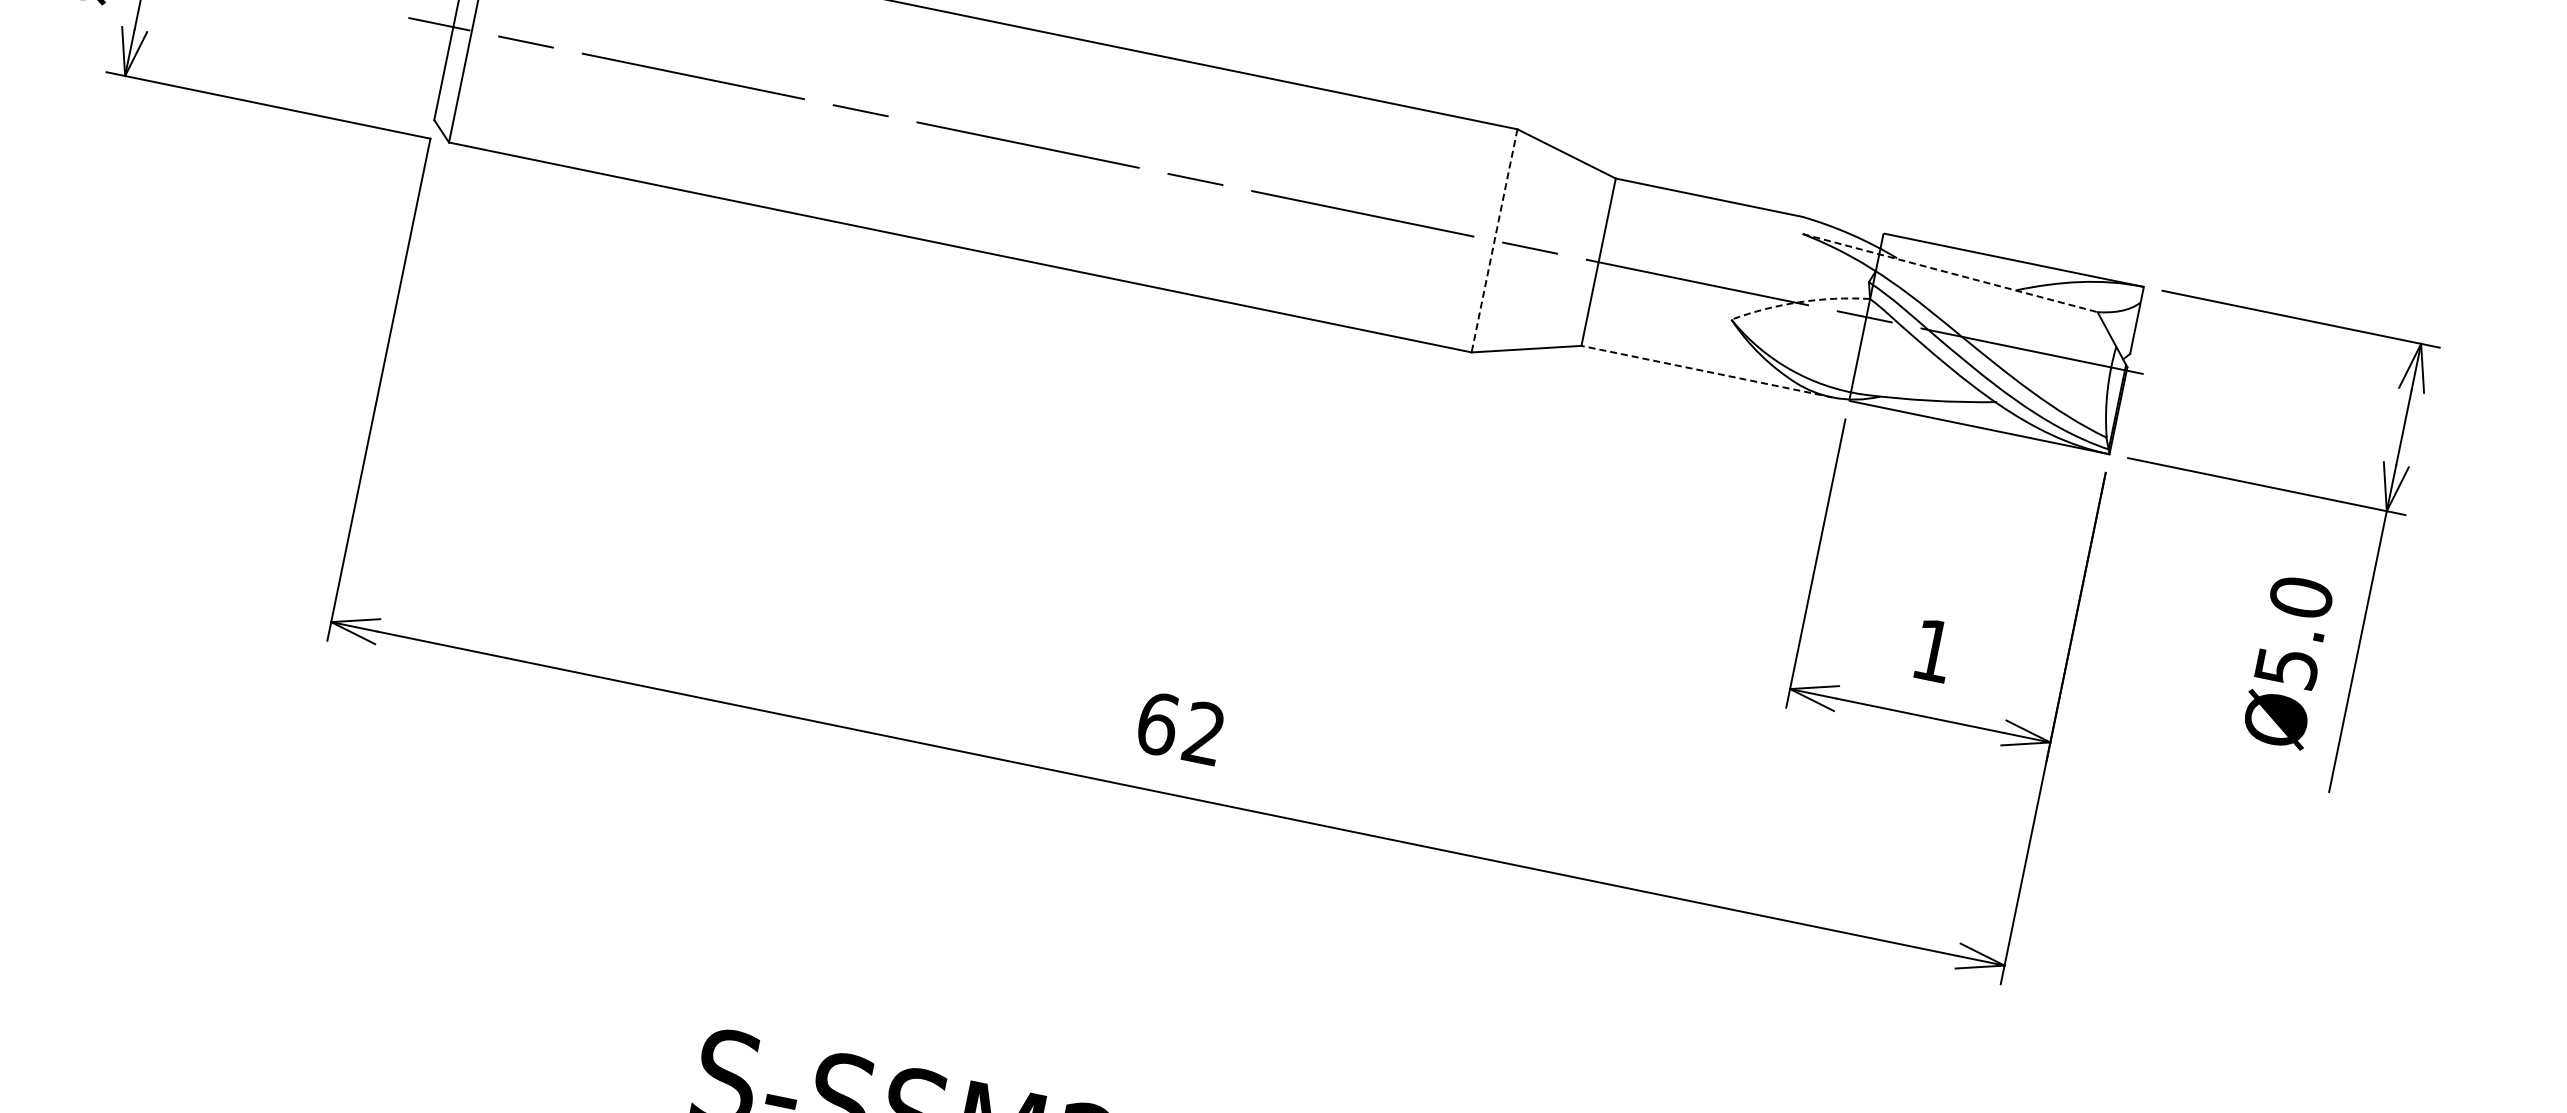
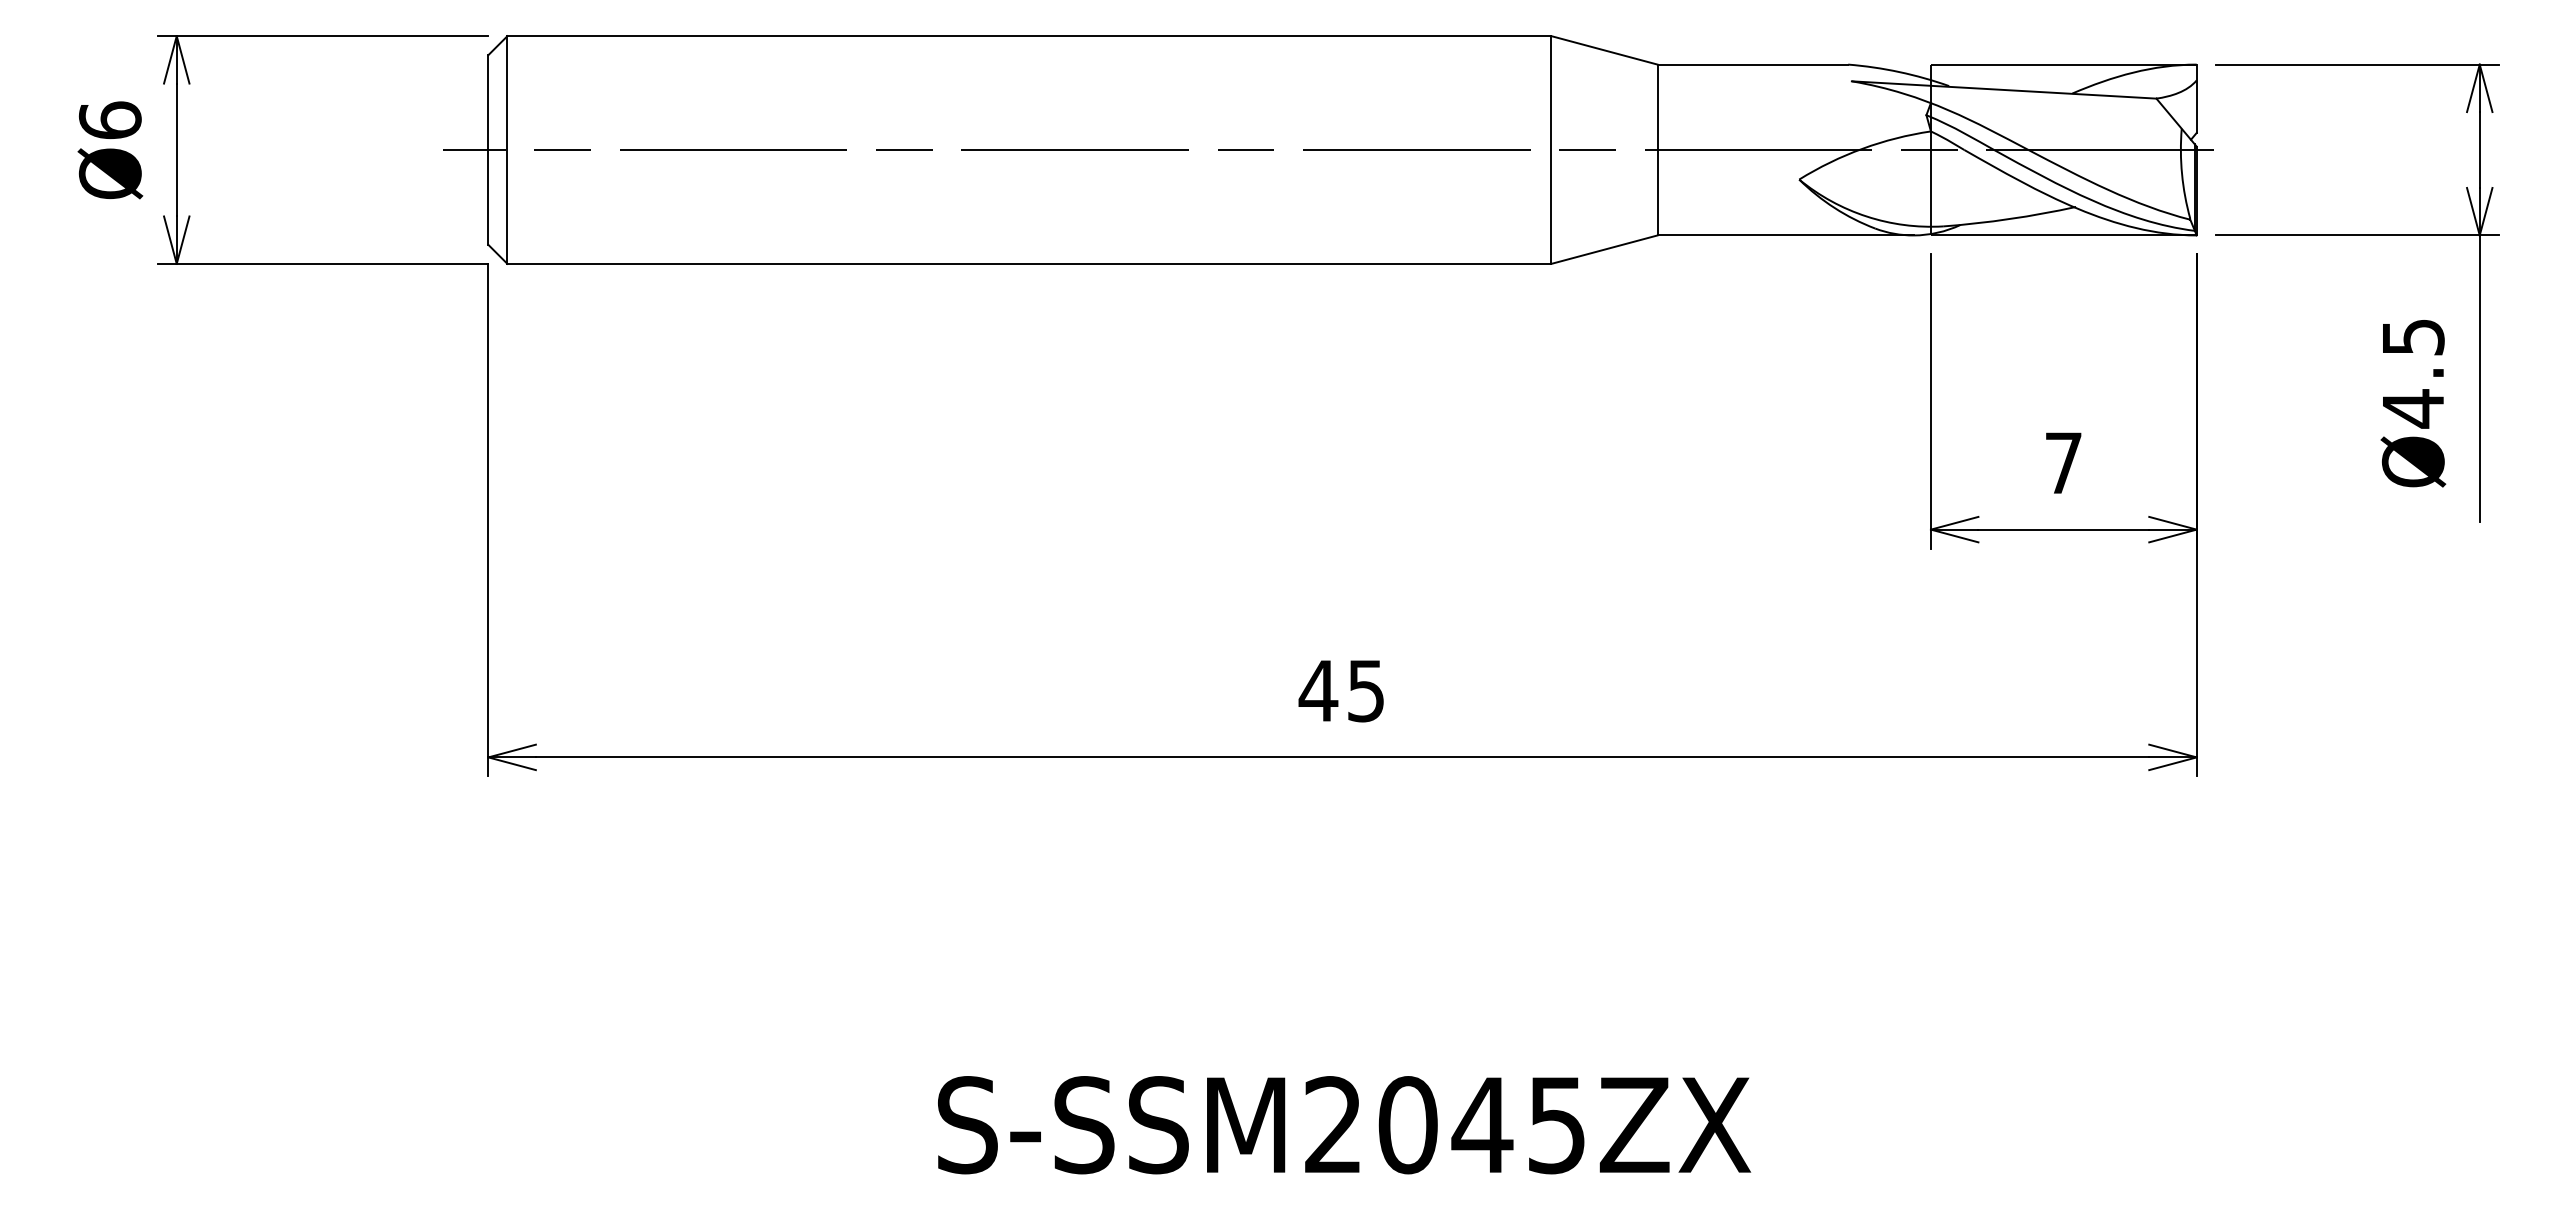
line: (1494, 241) -> (1551, 150), dashed -> solid
line: (1950, 272) -> (2004, 89), dashed -> solid
arc: (1799, 301) -> (1862, 148), dashed -> solid
line: (1706, 371) -> (1785, 235), dashed -> solid
text: (2293, 632) -> (2412, 373), Ø5.0 -> Ø4.5
text: (1933, 649) -> (2063, 462), 1 -> 7
text: (1179, 727) -> (1340, 690), 62 -> 45

